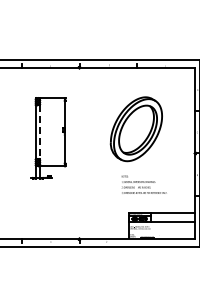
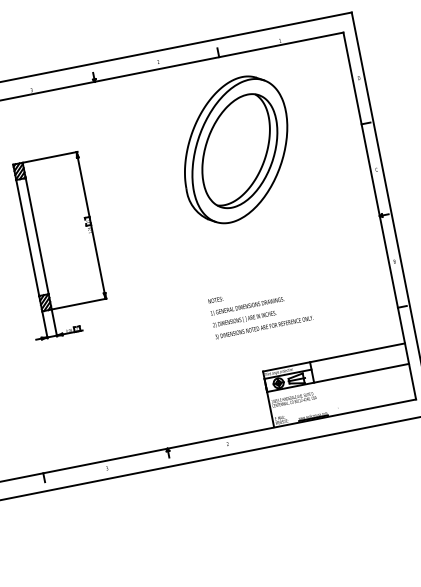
part: (135, 129) -> (234, 150), moved
line: (40, 132) -> (38, 236), dashed -> solid
text: (143, 184) -> (258, 309), moved

